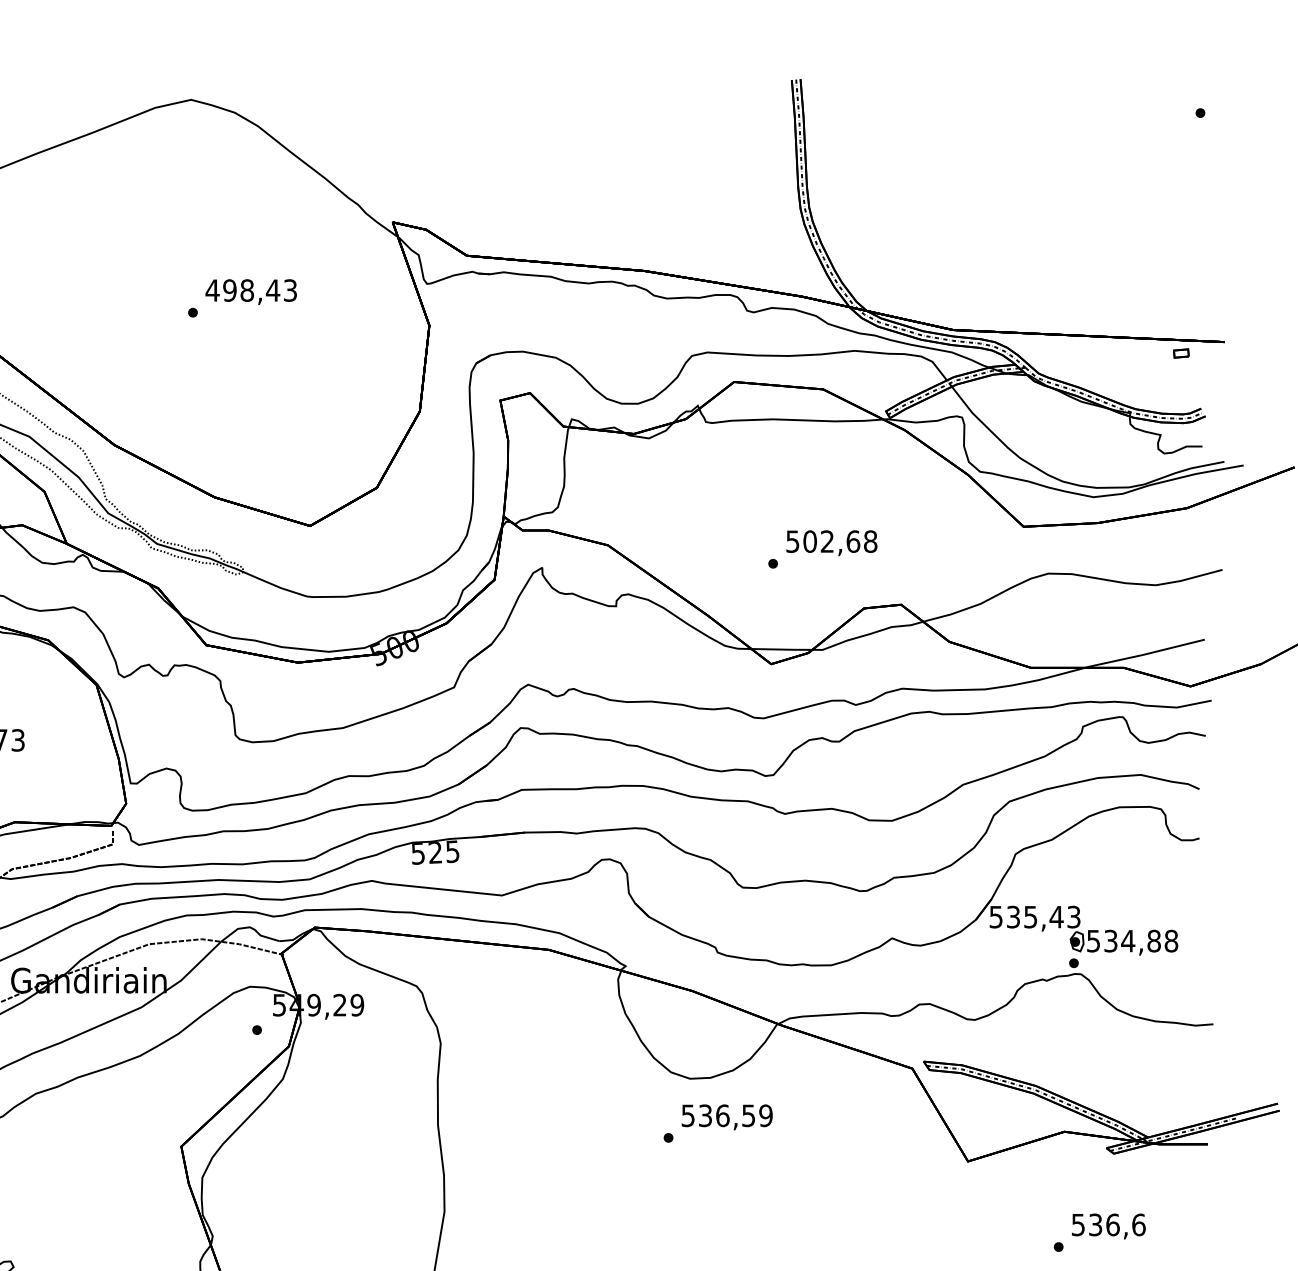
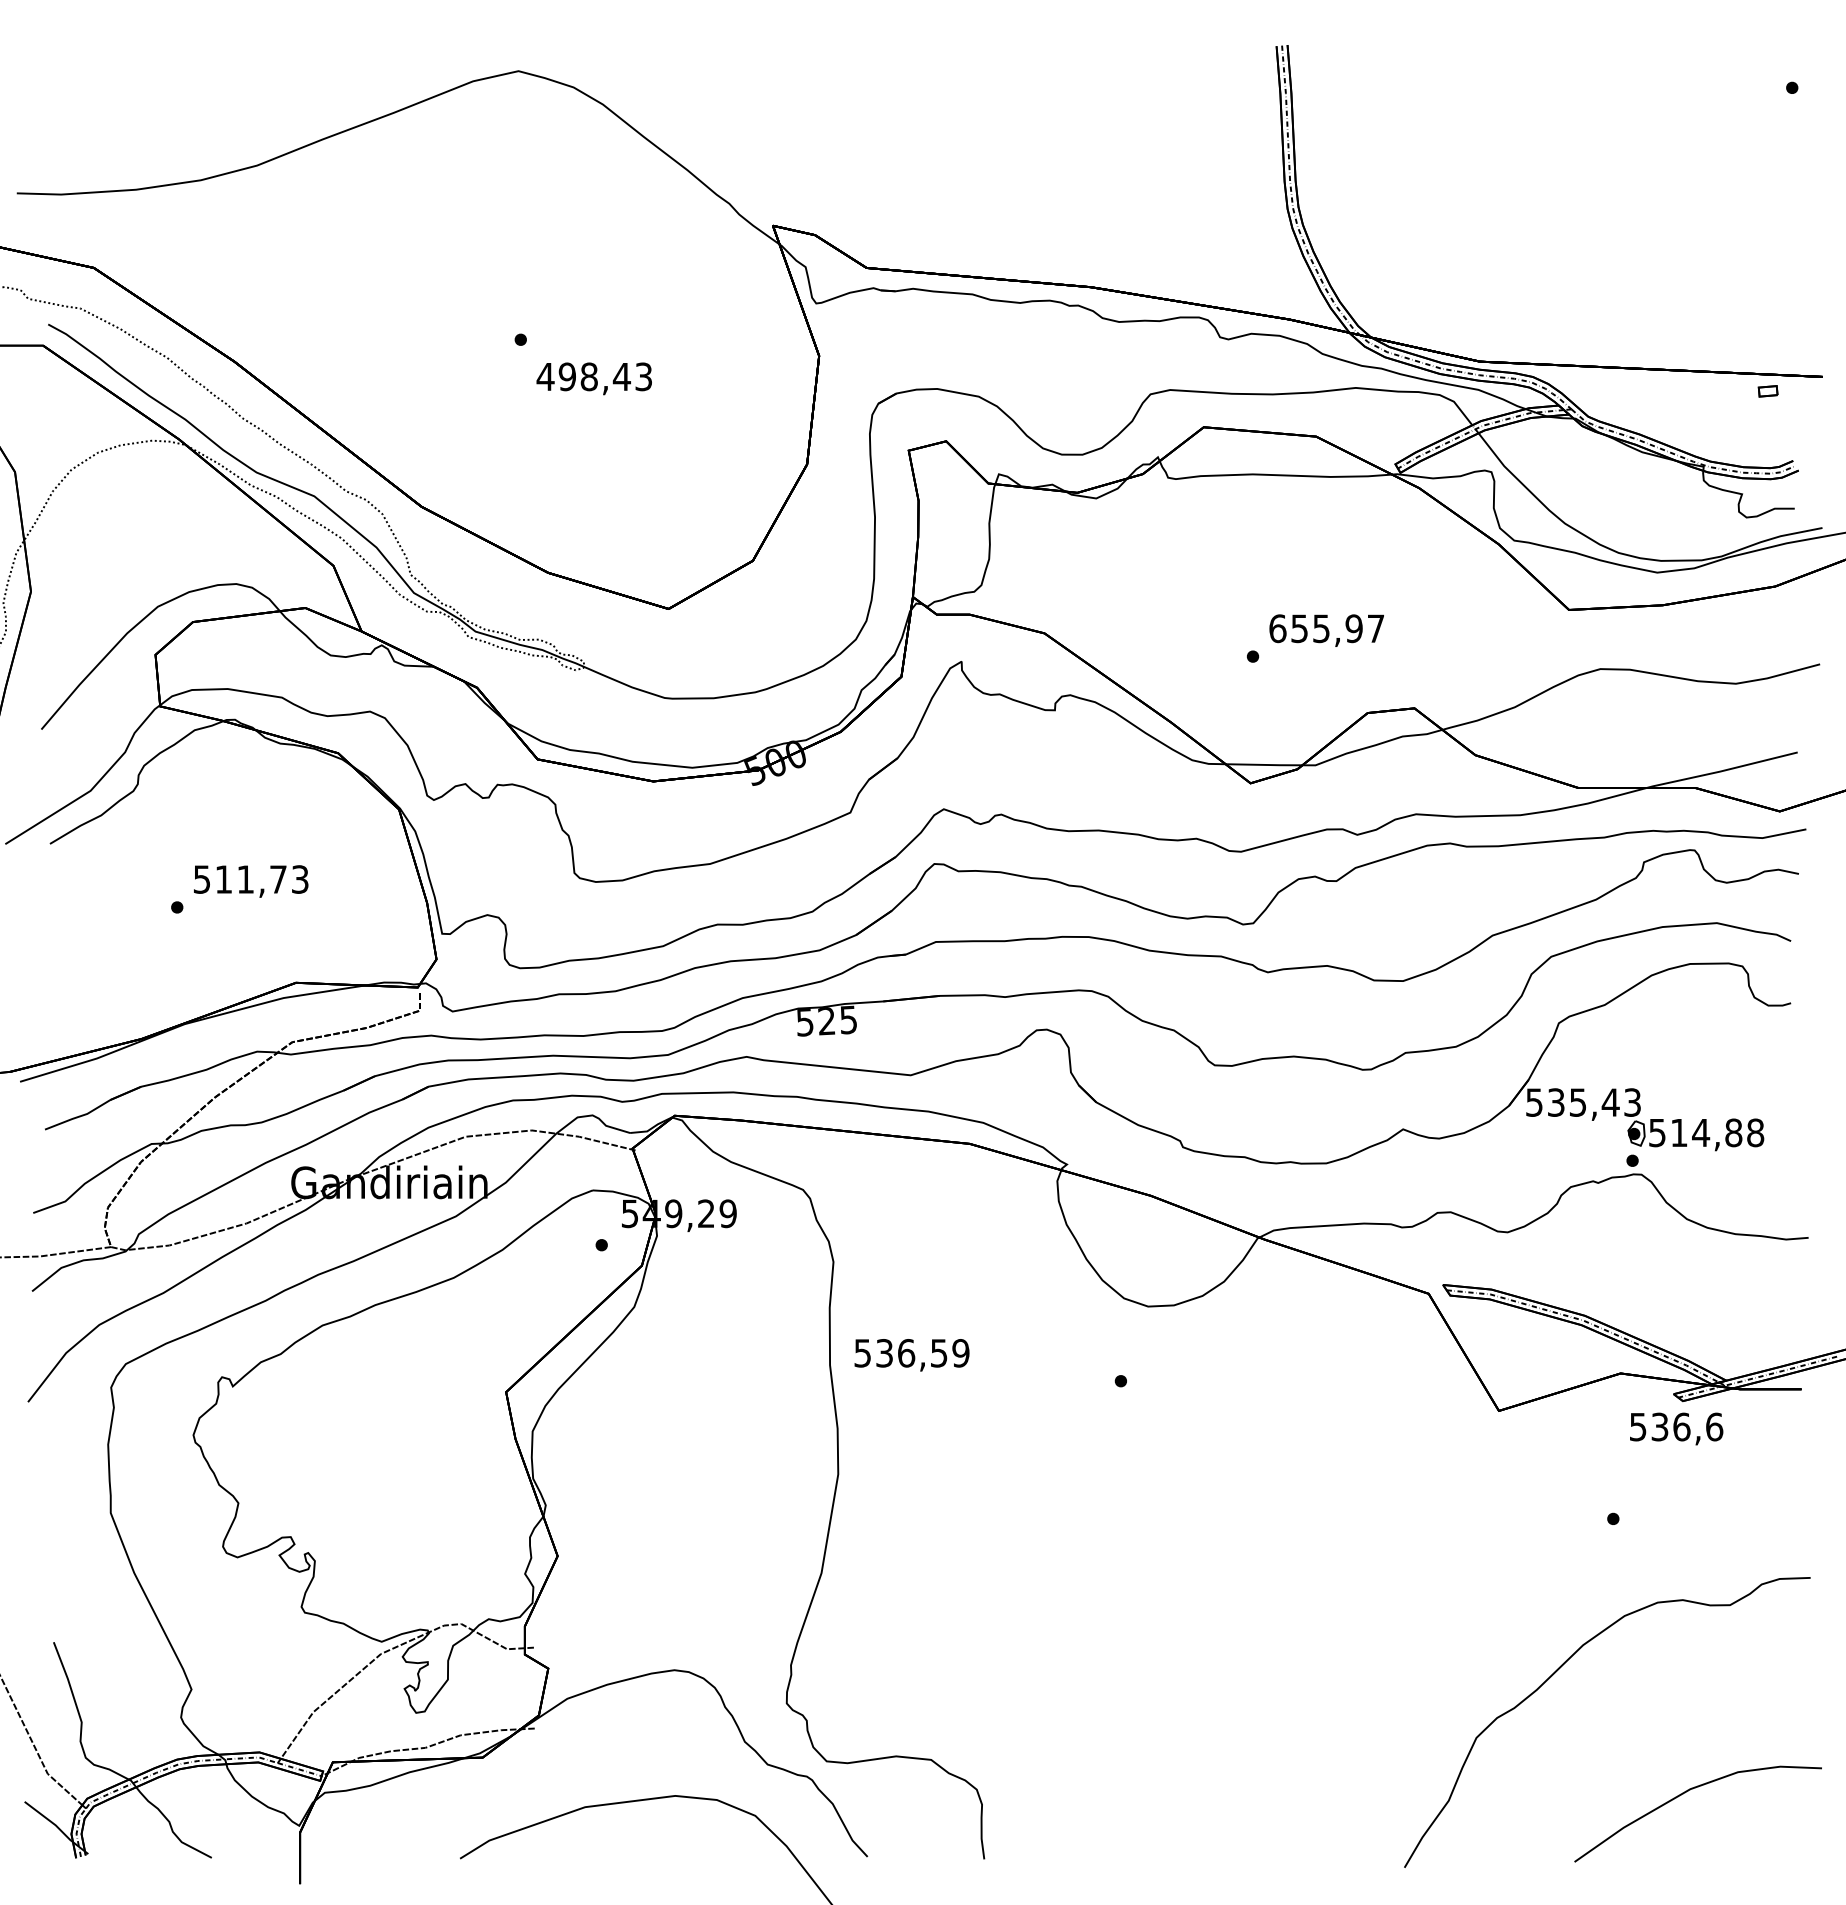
text: (250, 291) -> (593, 378), moved
text: (831, 541) -> (1326, 628), 502,68 -> 655,97
text: (1111, 940) -> (1679, 1132), 534,88 -> 514,88
text: (726, 1117) -> (911, 1355), moved
text: (1108, 1226) -> (1676, 1428), moved

